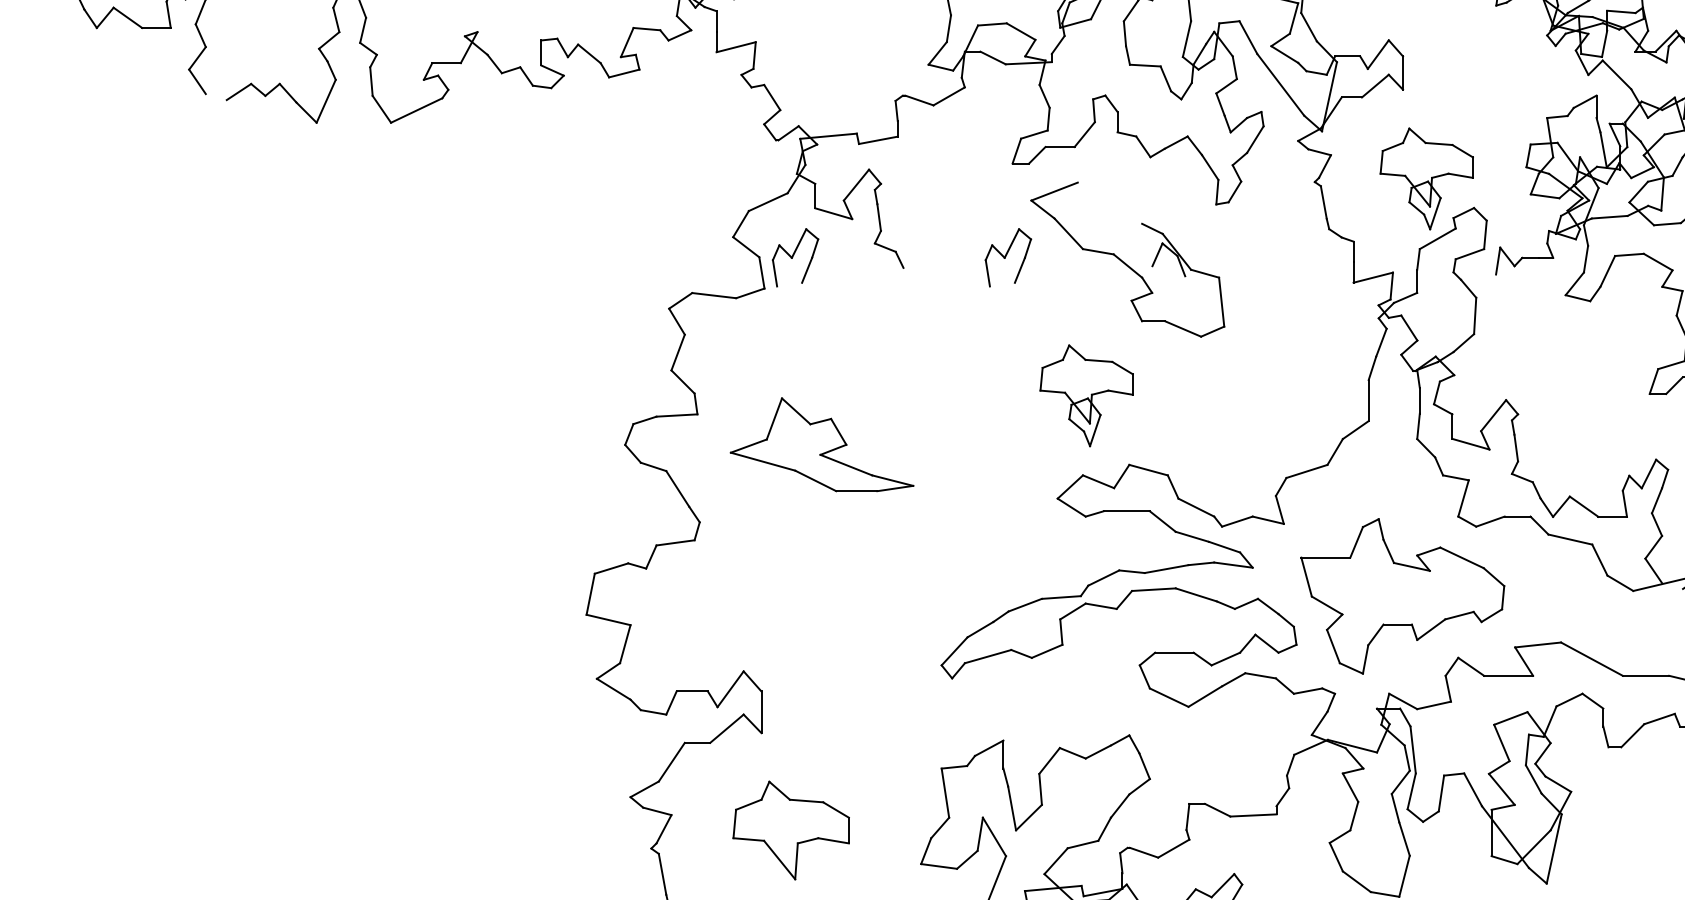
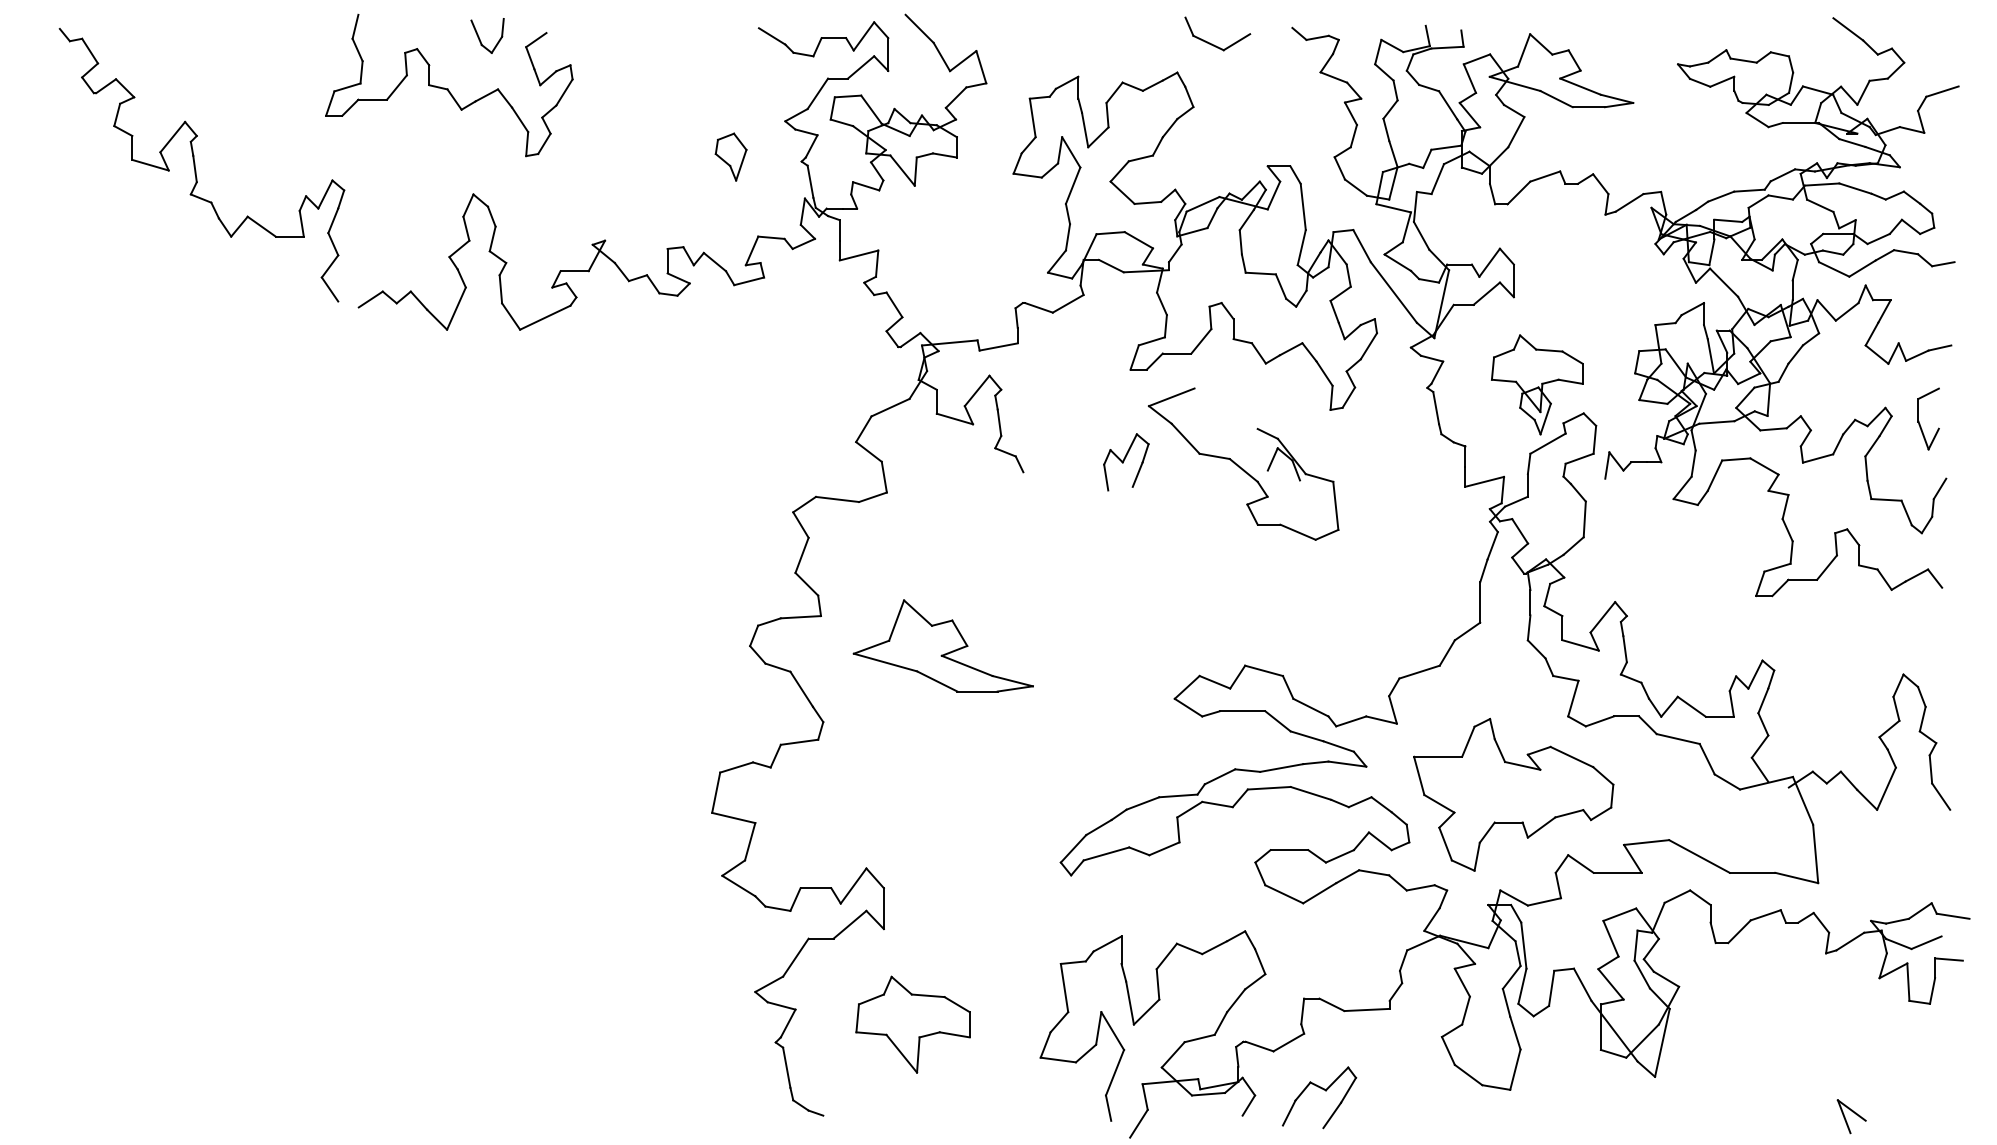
part: (795, 257) -> (917, 462), removed
part: (1086, 395) -> (1203, 597), removed

